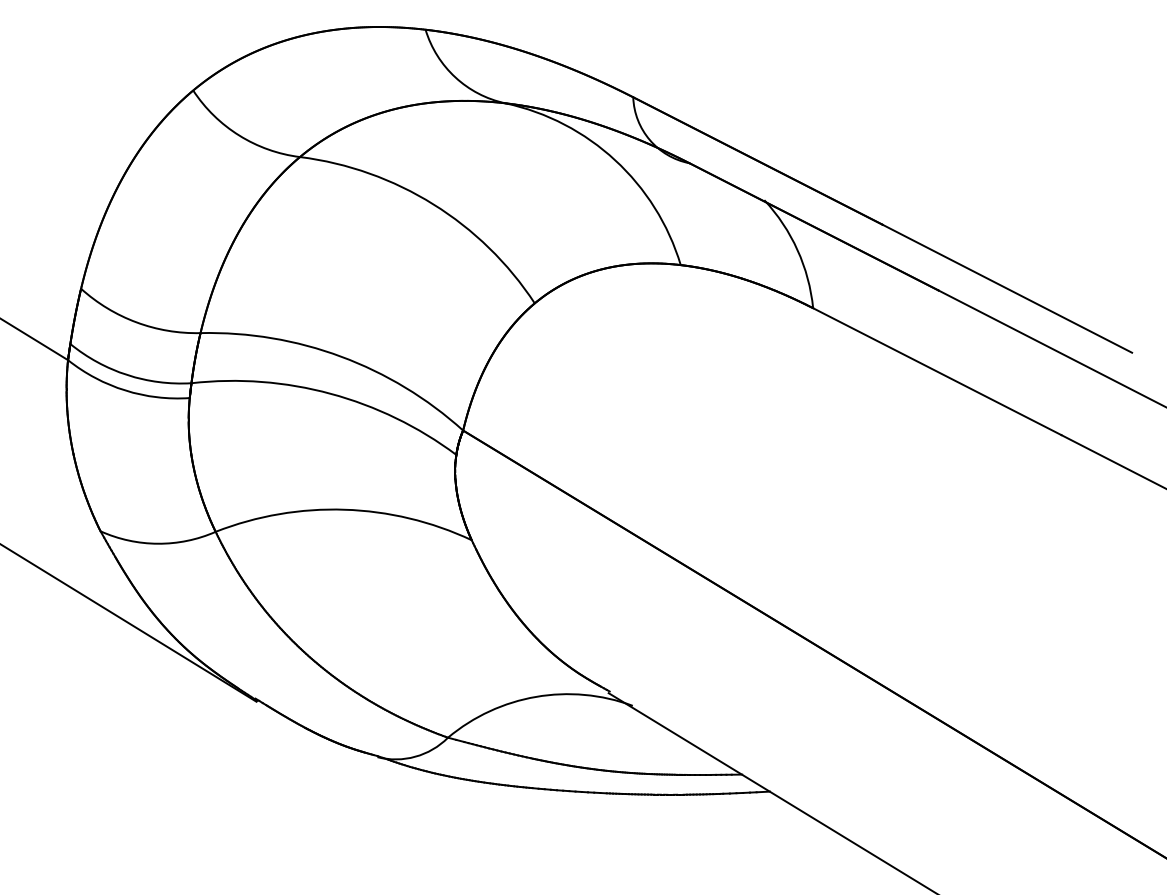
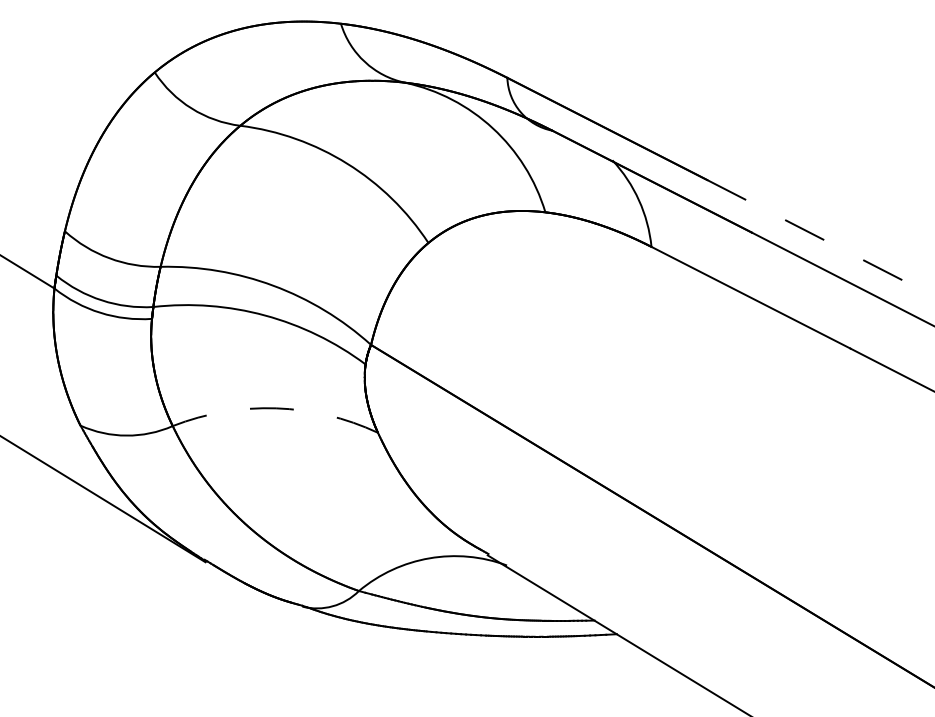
line: (1007, 289) -> (807, 231), solid -> dashed
arc: (345, 509) -> (276, 408), solid -> dashed

